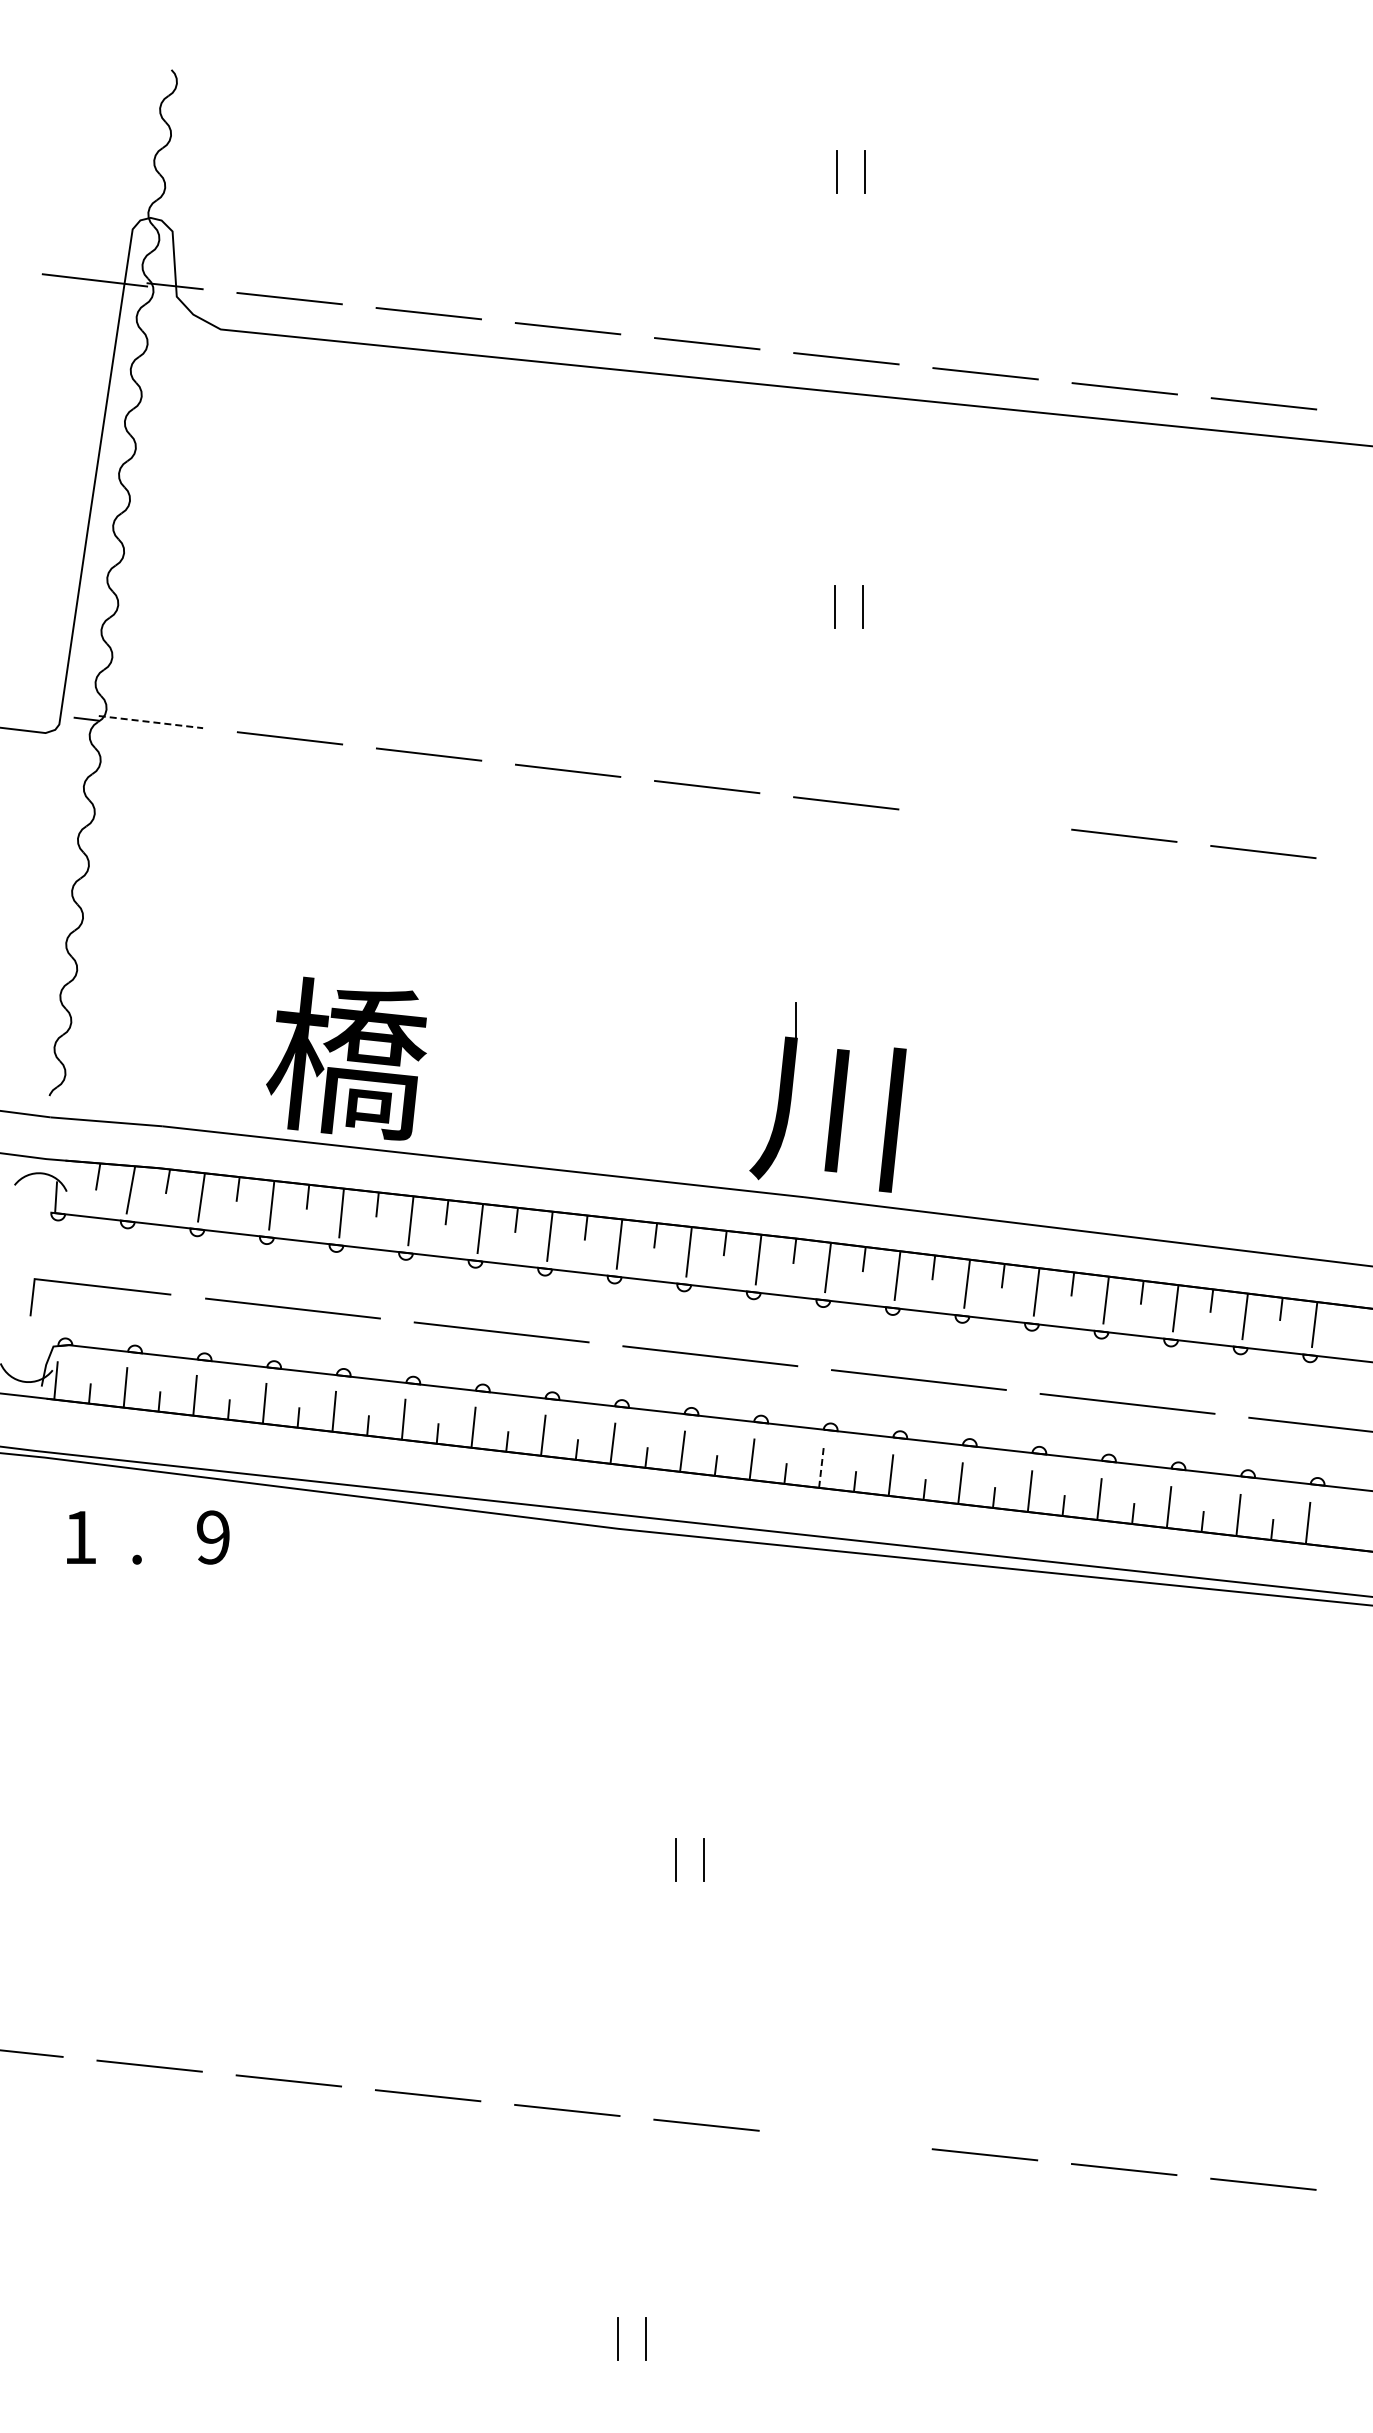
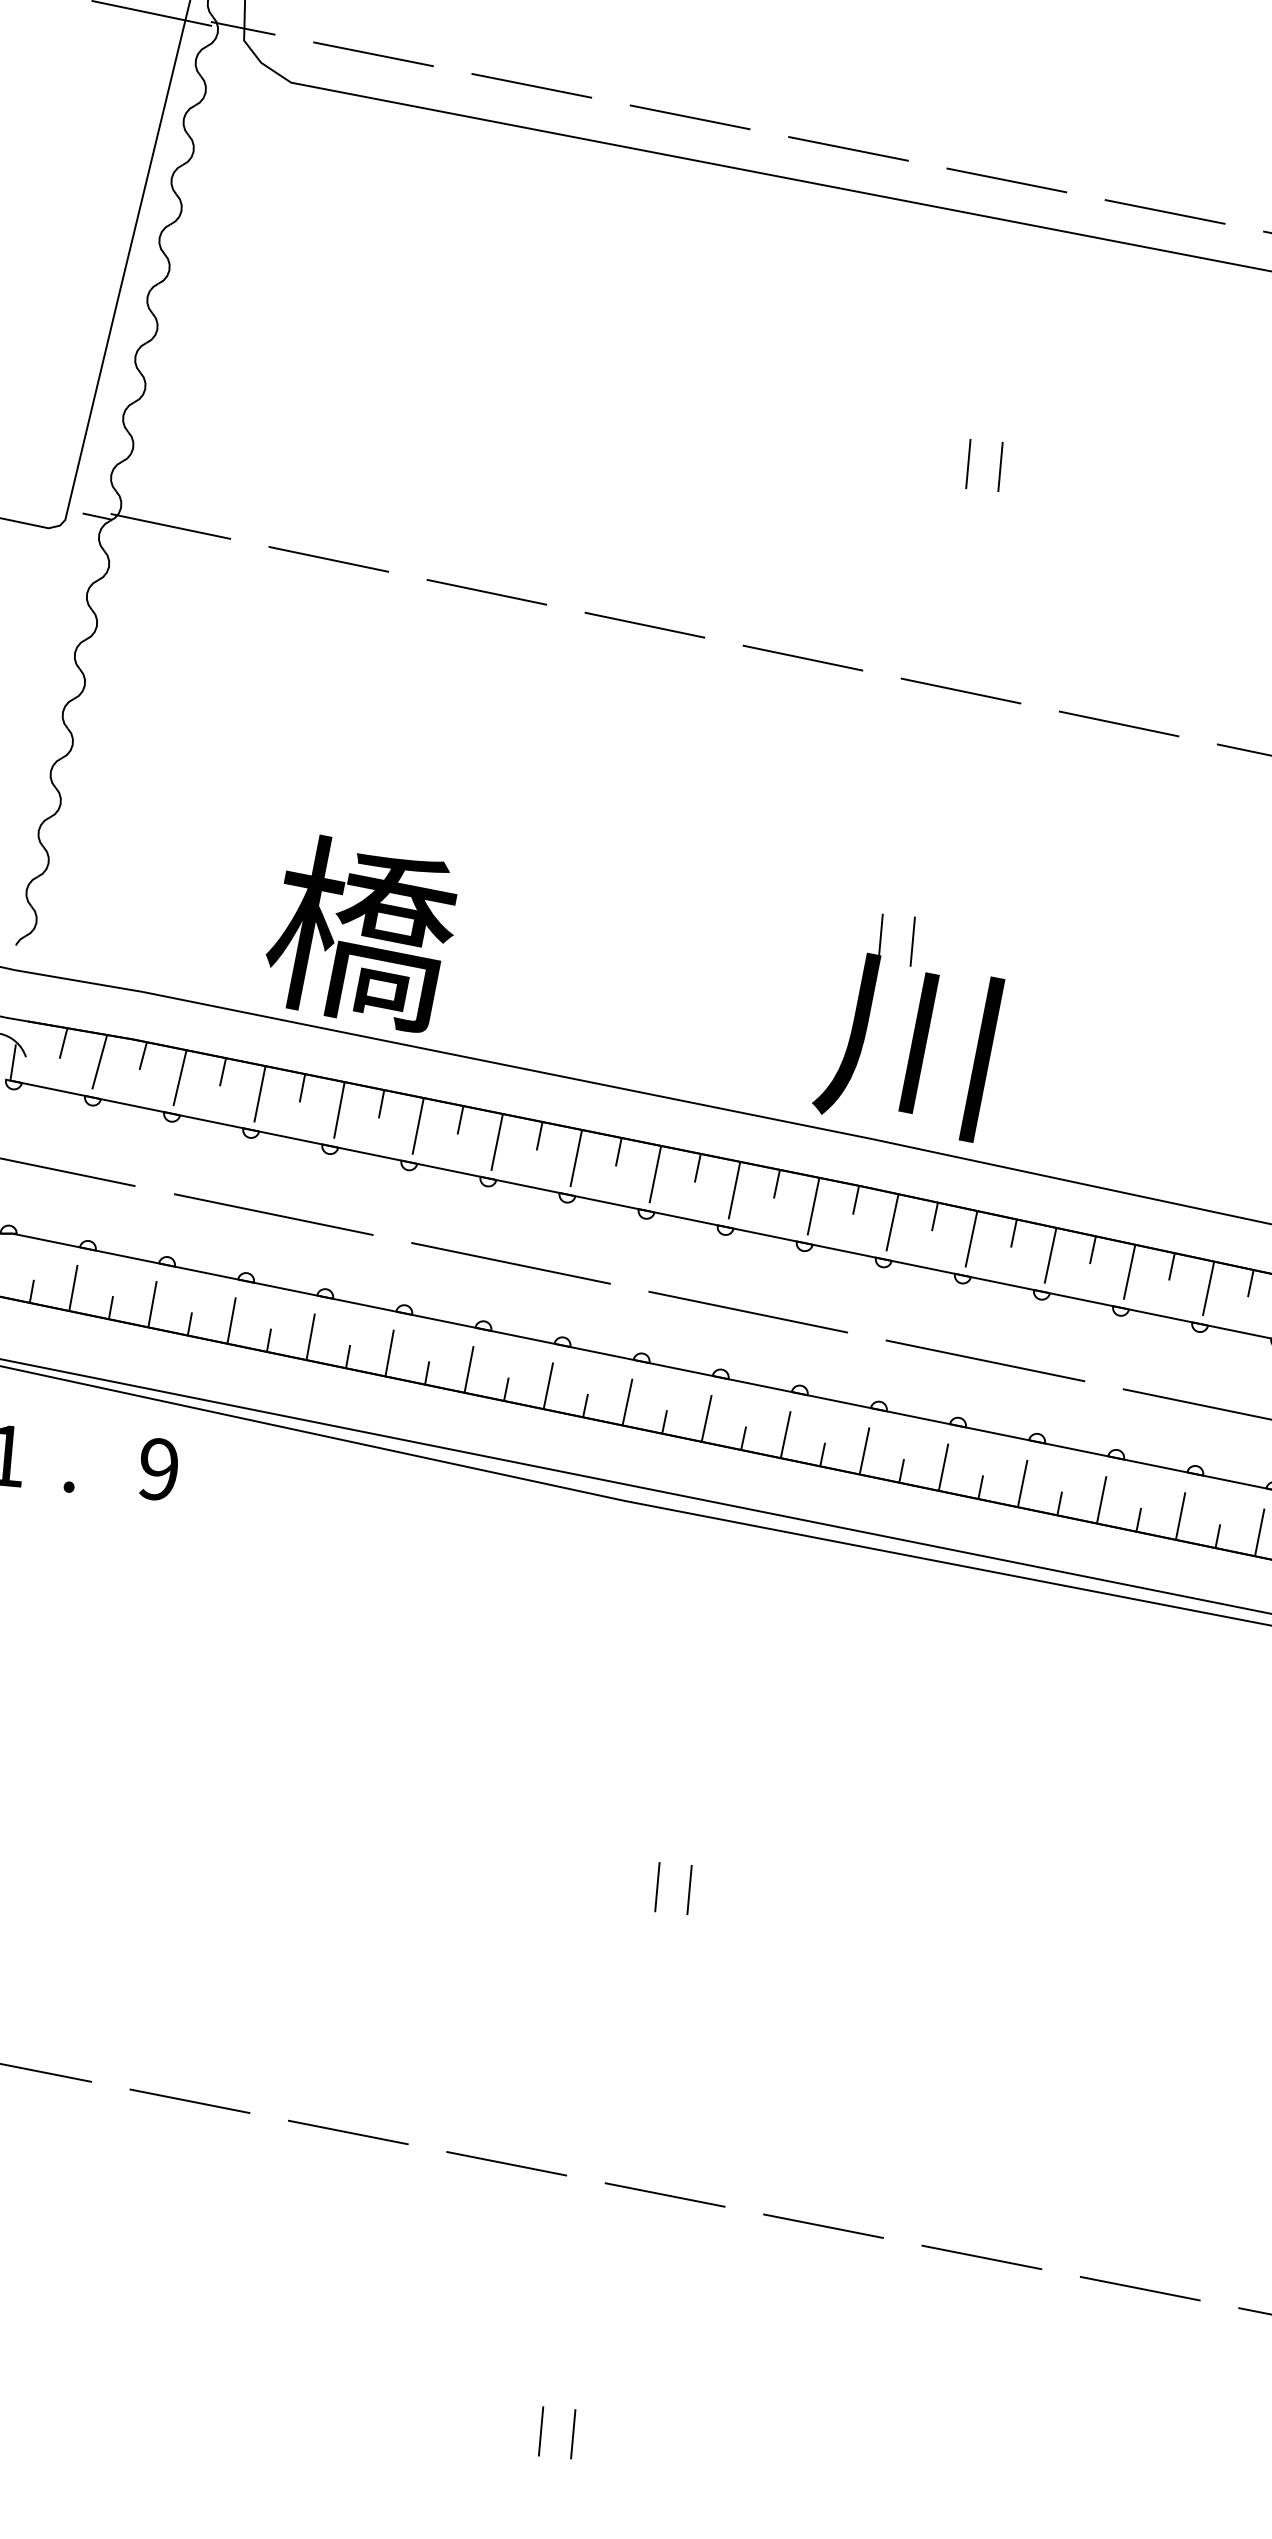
line: (151, 722) -> (171, 527), dashed -> solid
line: (985, 819) -> (1119, 723), added
line: (823, 1023) -> (912, 941), added
line: (821, 1467) -> (864, 1451), dashed -> solid
line: (845, 2139) -> (823, 2225), added

